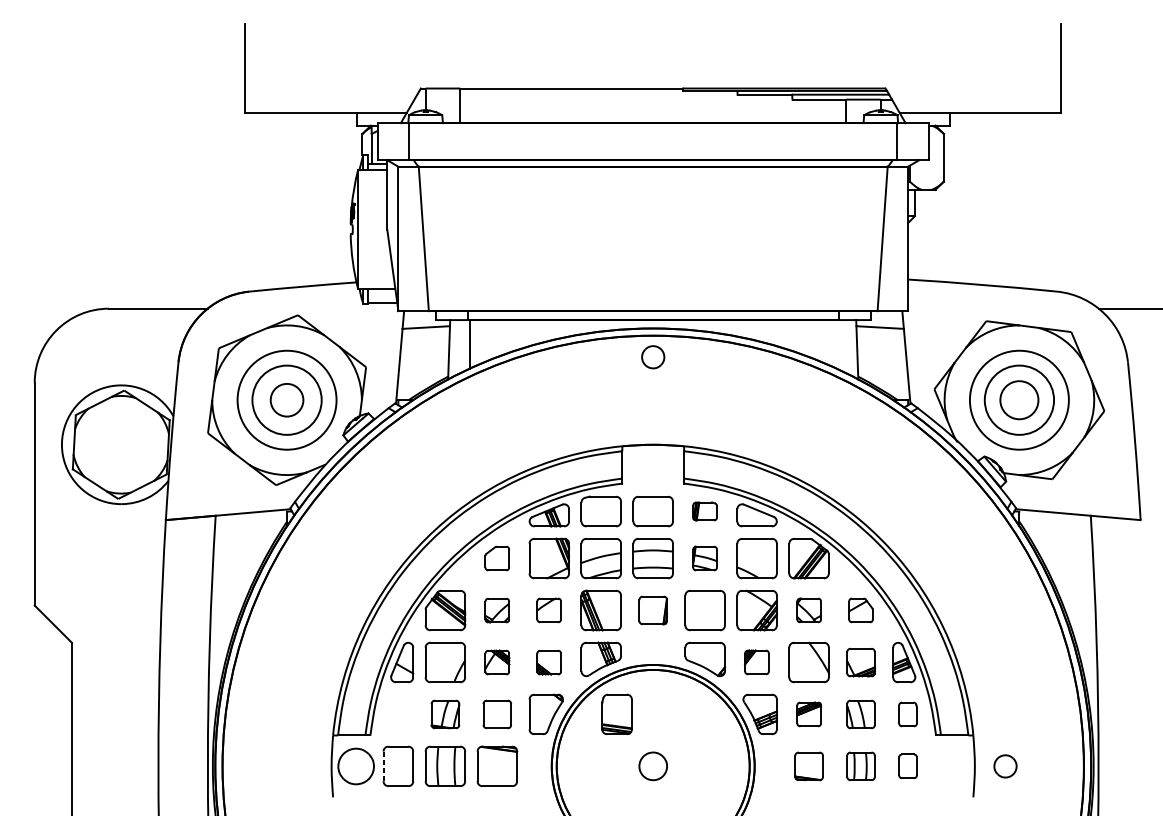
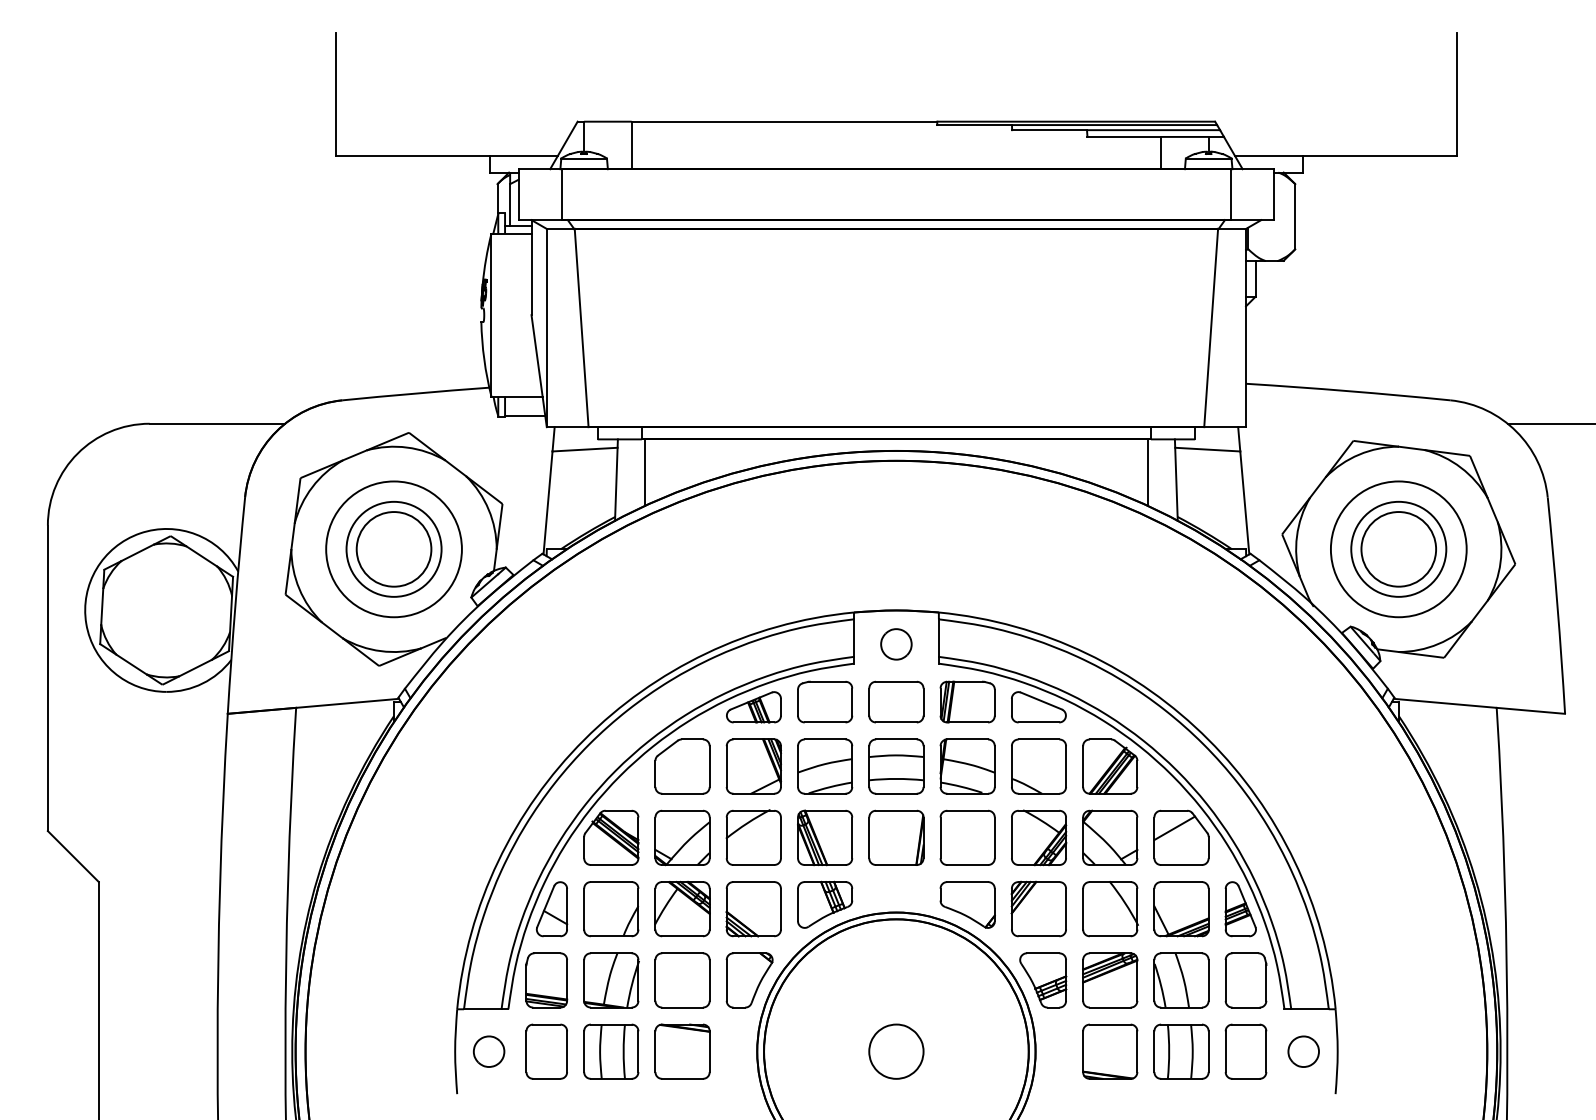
line: (836, 344) -> (1147, 472), added
part: (653, 357) -> (896, 644), moved
circle: (286, 400) -> (393, 549), size x1.67
circle: (1019, 400) -> (1398, 549), size x1.43
part: (705, 511) -> (967, 701), size x1.67
part: (497, 558) -> (682, 766), size x1.67
part: (705, 558) -> (967, 766), size x1.67
part: (497, 610) -> (682, 837), size x1.67
part: (549, 610) -> (753, 837), size x1.67
part: (653, 610) -> (896, 837), size x1.43
part: (809, 610) -> (1110, 837), size x1.67
part: (861, 610) -> (1181, 837), size x1.67
part: (497, 662) -> (682, 909), size x1.67
part: (549, 662) -> (753, 909), size x1.67
part: (756, 662) -> (1038, 908), size x1.67
part: (861, 662) -> (1181, 909), size x1.43
part: (445, 714) -> (611, 980), size x1.43
part: (497, 714) -> (682, 980), size x1.43
part: (616, 714) -> (546, 980), moved
part: (809, 714) -> (1110, 980), size x1.67
part: (861, 714) -> (1181, 980), size x1.43
part: (907, 714) -> (1245, 980), size x1.67
part: (356, 766) -> (489, 1051), size x0.62
line: (383, 766) -> (526, 1051), dashed -> solid
part: (653, 766) -> (896, 1051), size x1.43
part: (809, 766) -> (1110, 1051), size x1.43
part: (861, 766) -> (1181, 1051), size x1.43
part: (907, 766) -> (1245, 1051), size x1.67
part: (1005, 766) -> (1303, 1051), moved

